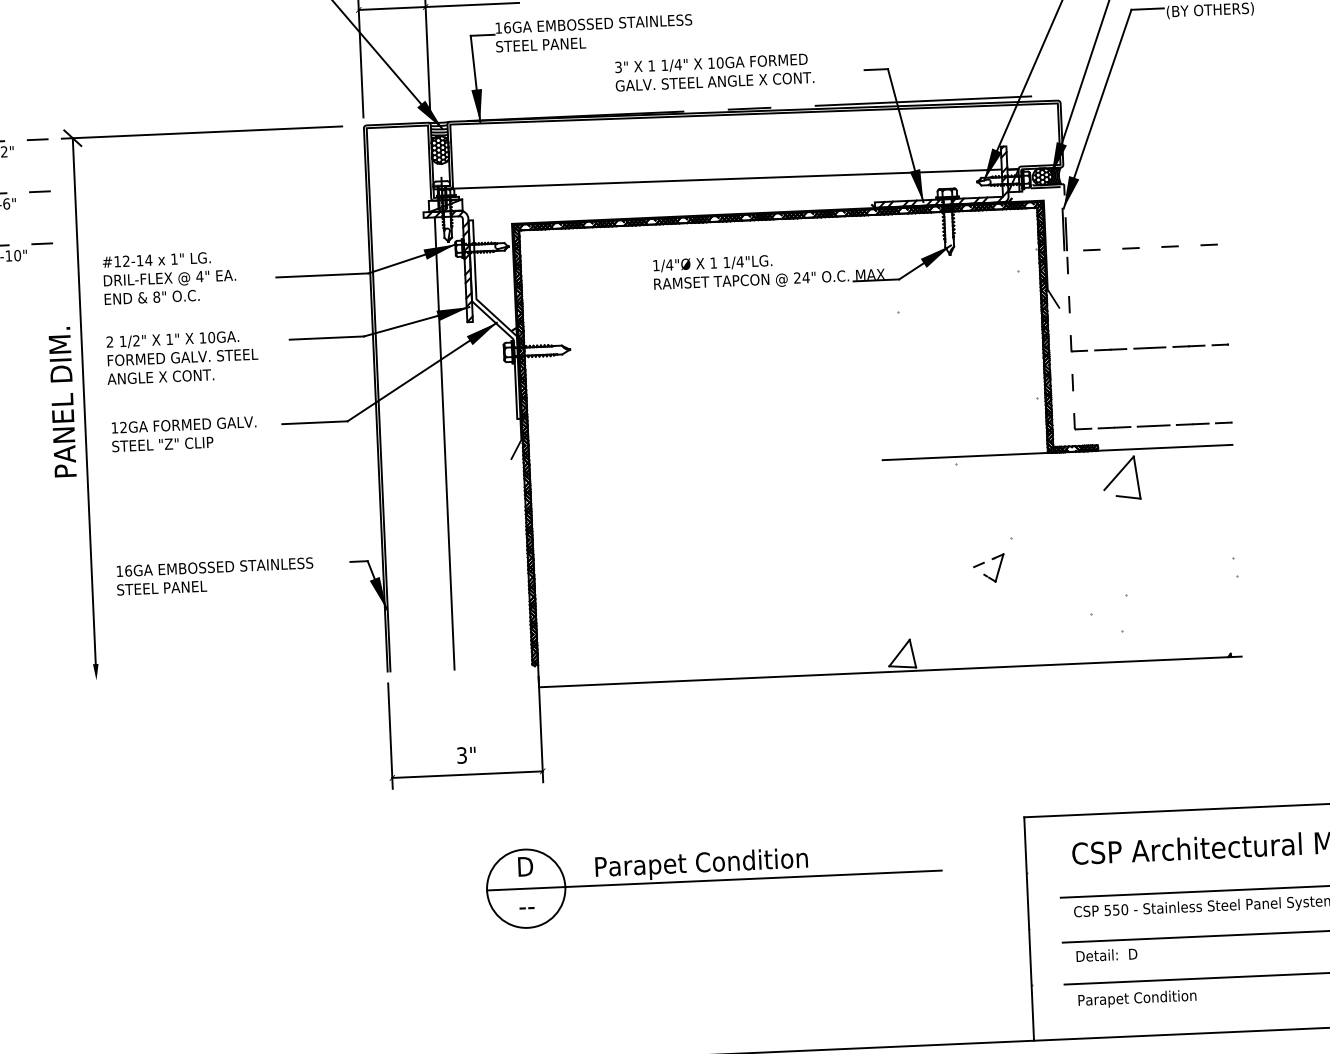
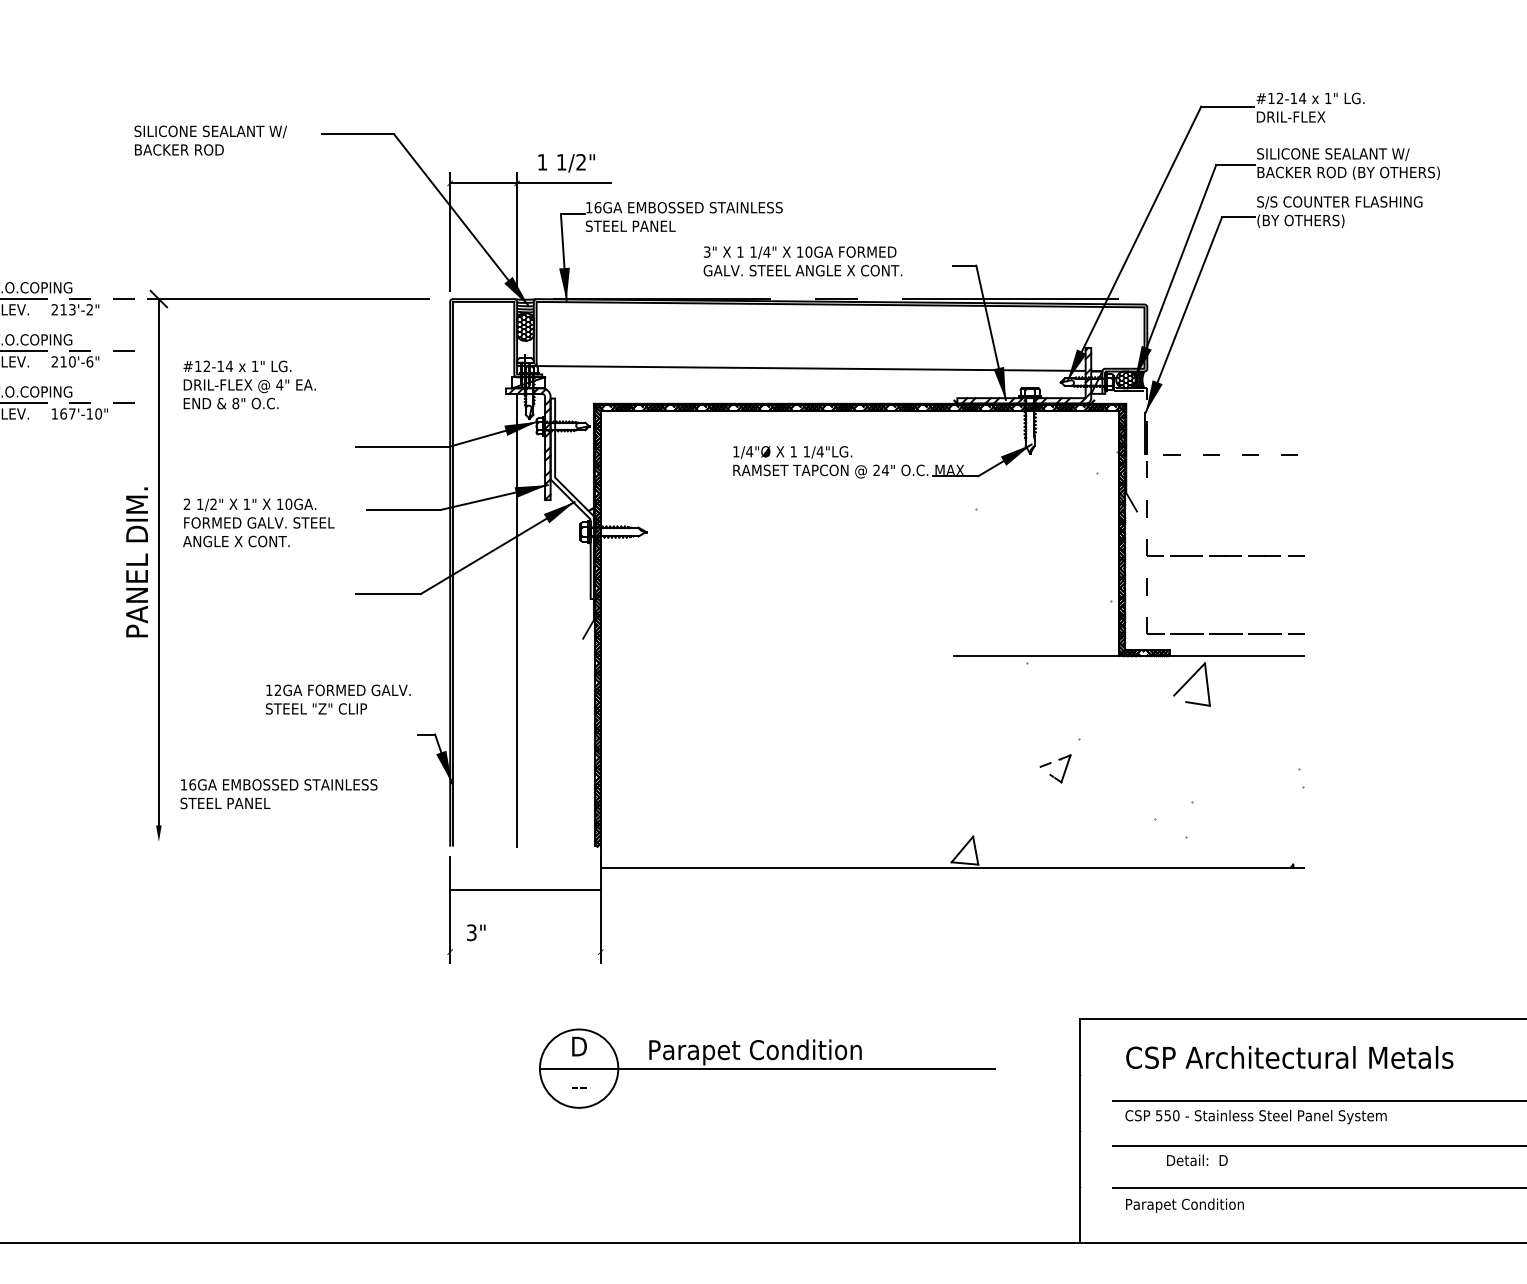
text: (169, 277) -> (249, 384), moved
text: (184, 434) -> (338, 699), moved
text: (214, 576) -> (278, 794), moved
text: (466, 755) -> (476, 932), moved
line: (467, 775) -> (525, 890), moved
text: (1107, 955) -> (1197, 1160), moved

